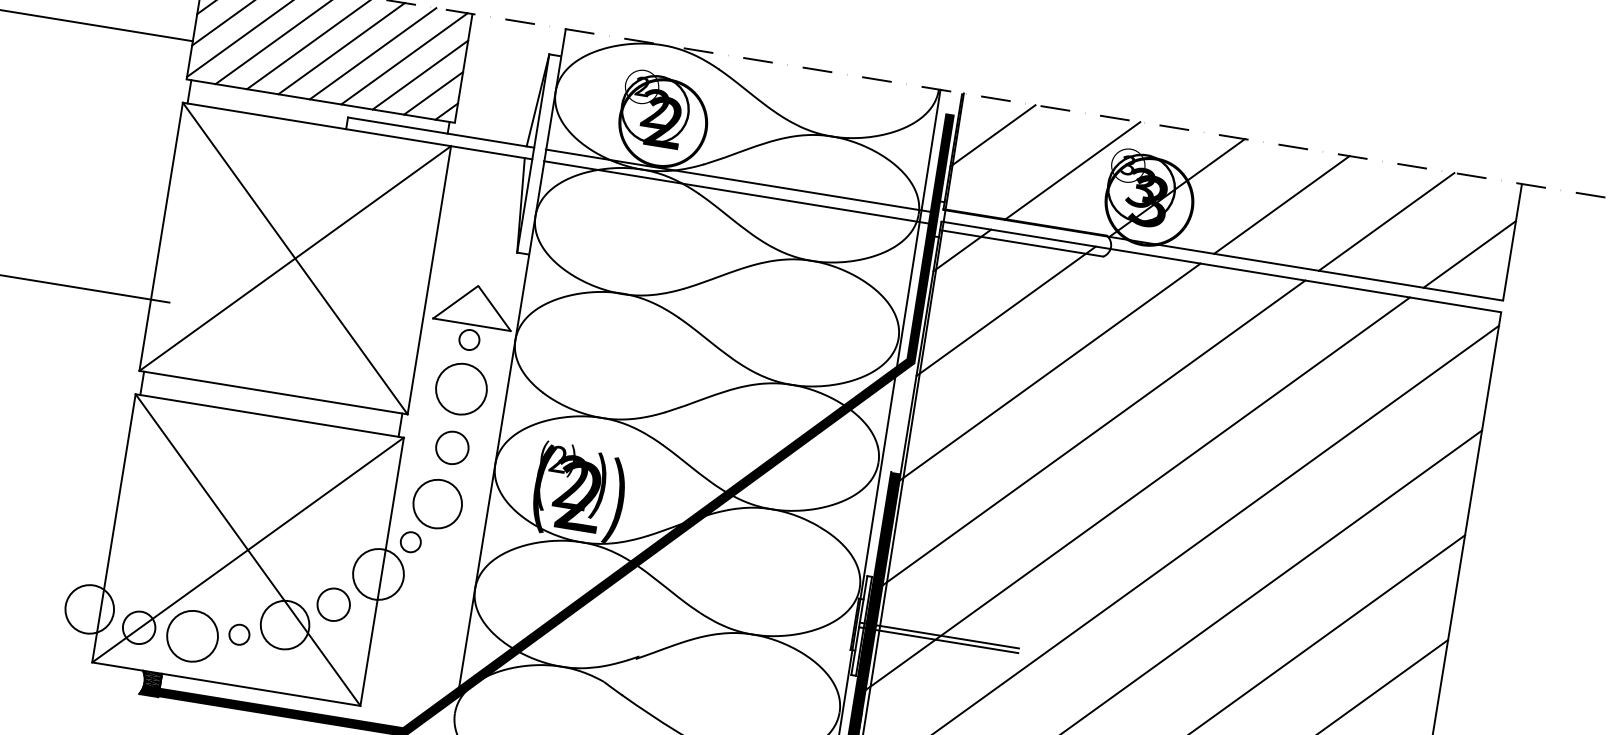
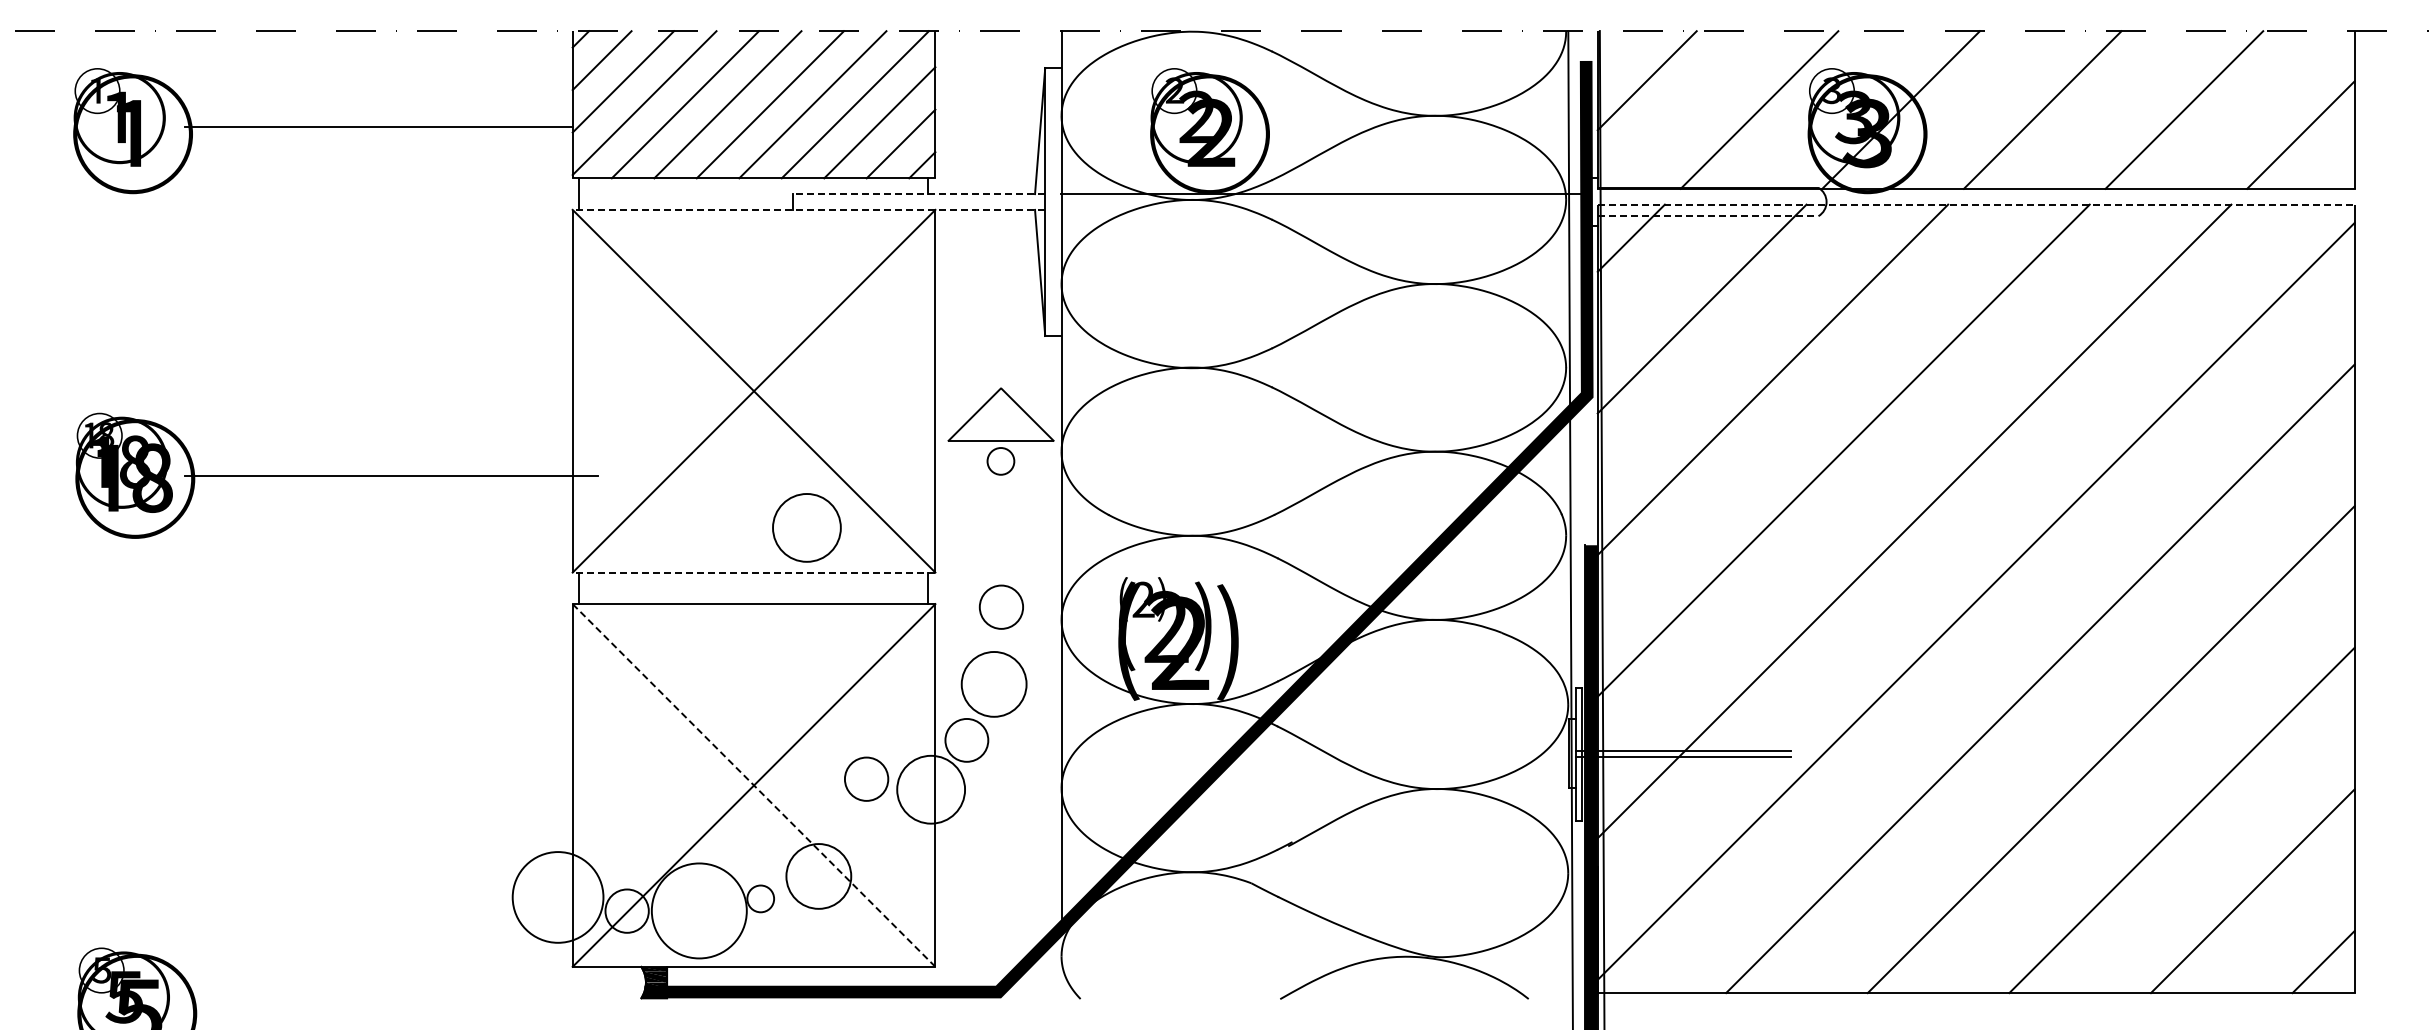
line: (357, 130) -> (808, 209), solid -> dashed
line: (441, 132) -> (919, 194), solid -> dashed
line: (738, 192) -> (1323, 209), removed
line: (1021, 243) -> (1708, 216), solid -> dashed
line: (1221, 266) -> (1976, 204), solid -> dashed
circle: (461, 388) -> (806, 527), moved
line: (273, 392) -> (753, 572), solid -> dashed
circle: (410, 542) -> (966, 740), size x1.6
line: (248, 550) -> (754, 785), solid -> dashed
circle: (333, 604) -> (866, 778), moved
circle: (89, 609) -> (557, 897), size x1.4
circle: (192, 636) -> (699, 910), size x1.4

